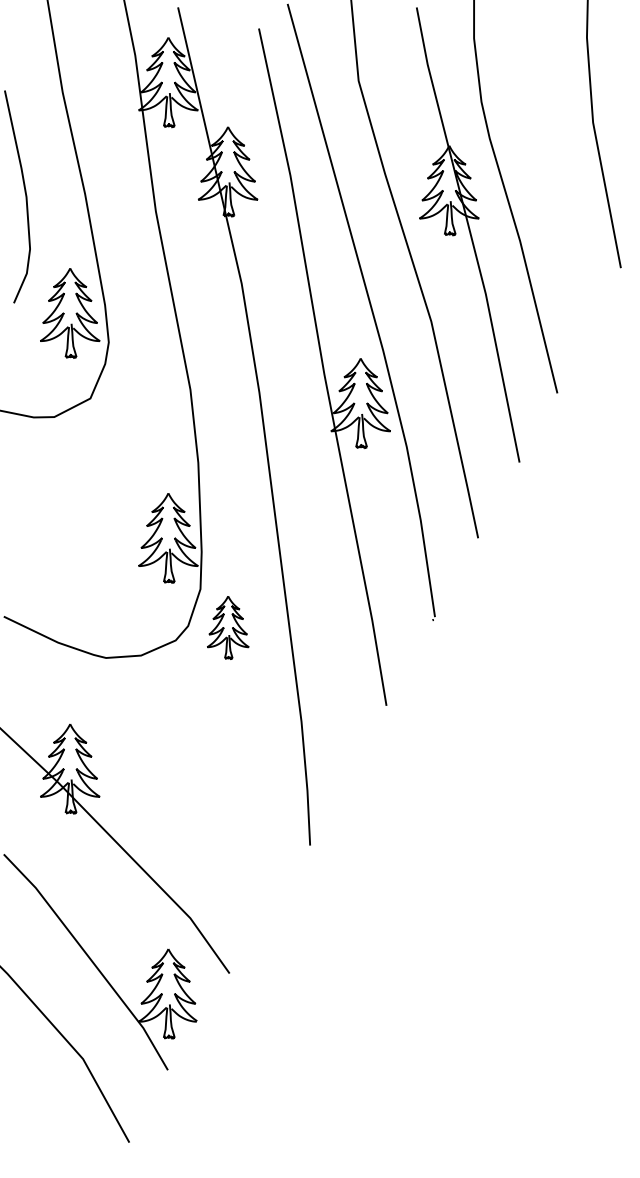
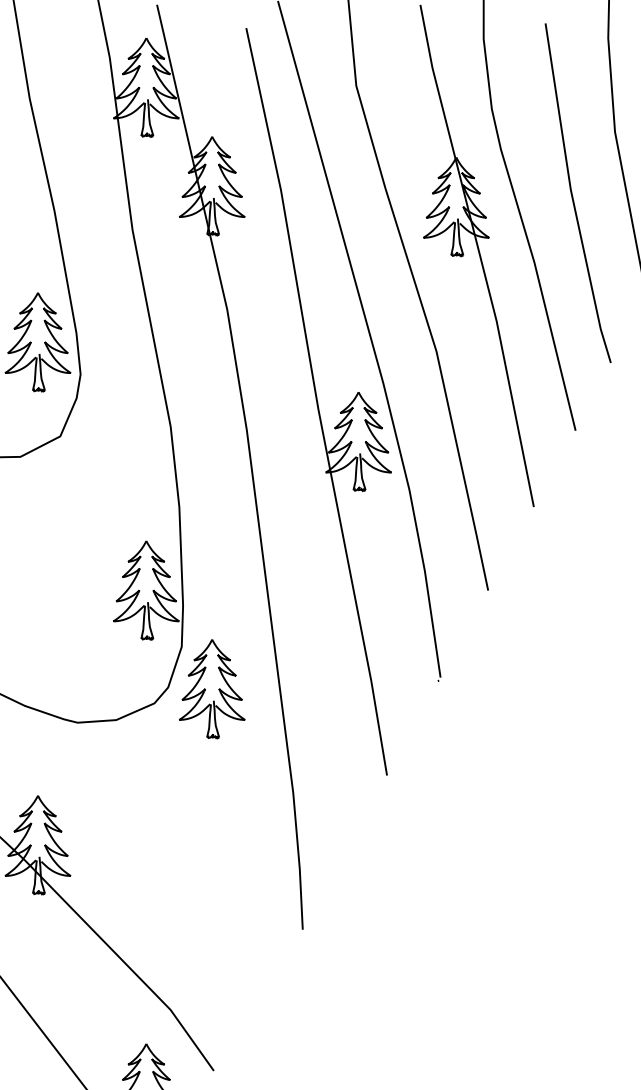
line: (555, 180) -> (573, 195), added
part: (228, 627) -> (212, 689), size x1.43

